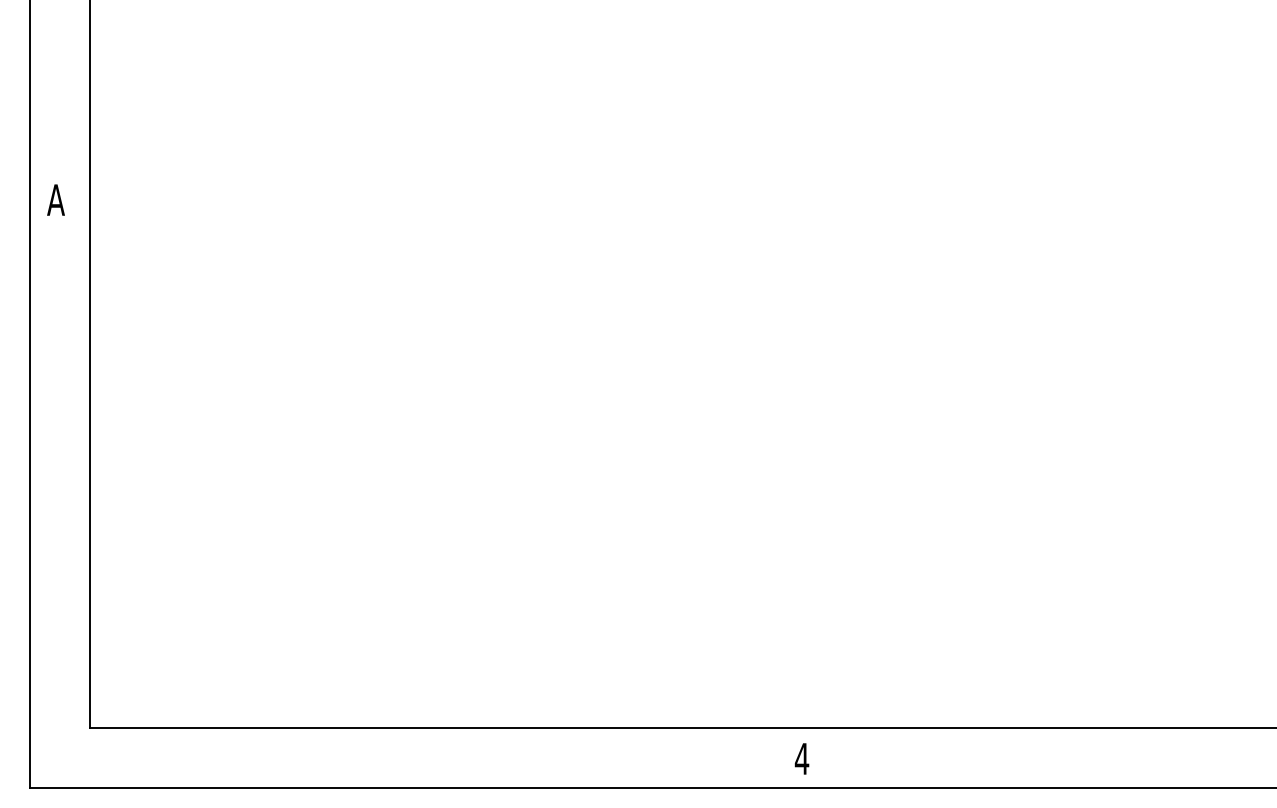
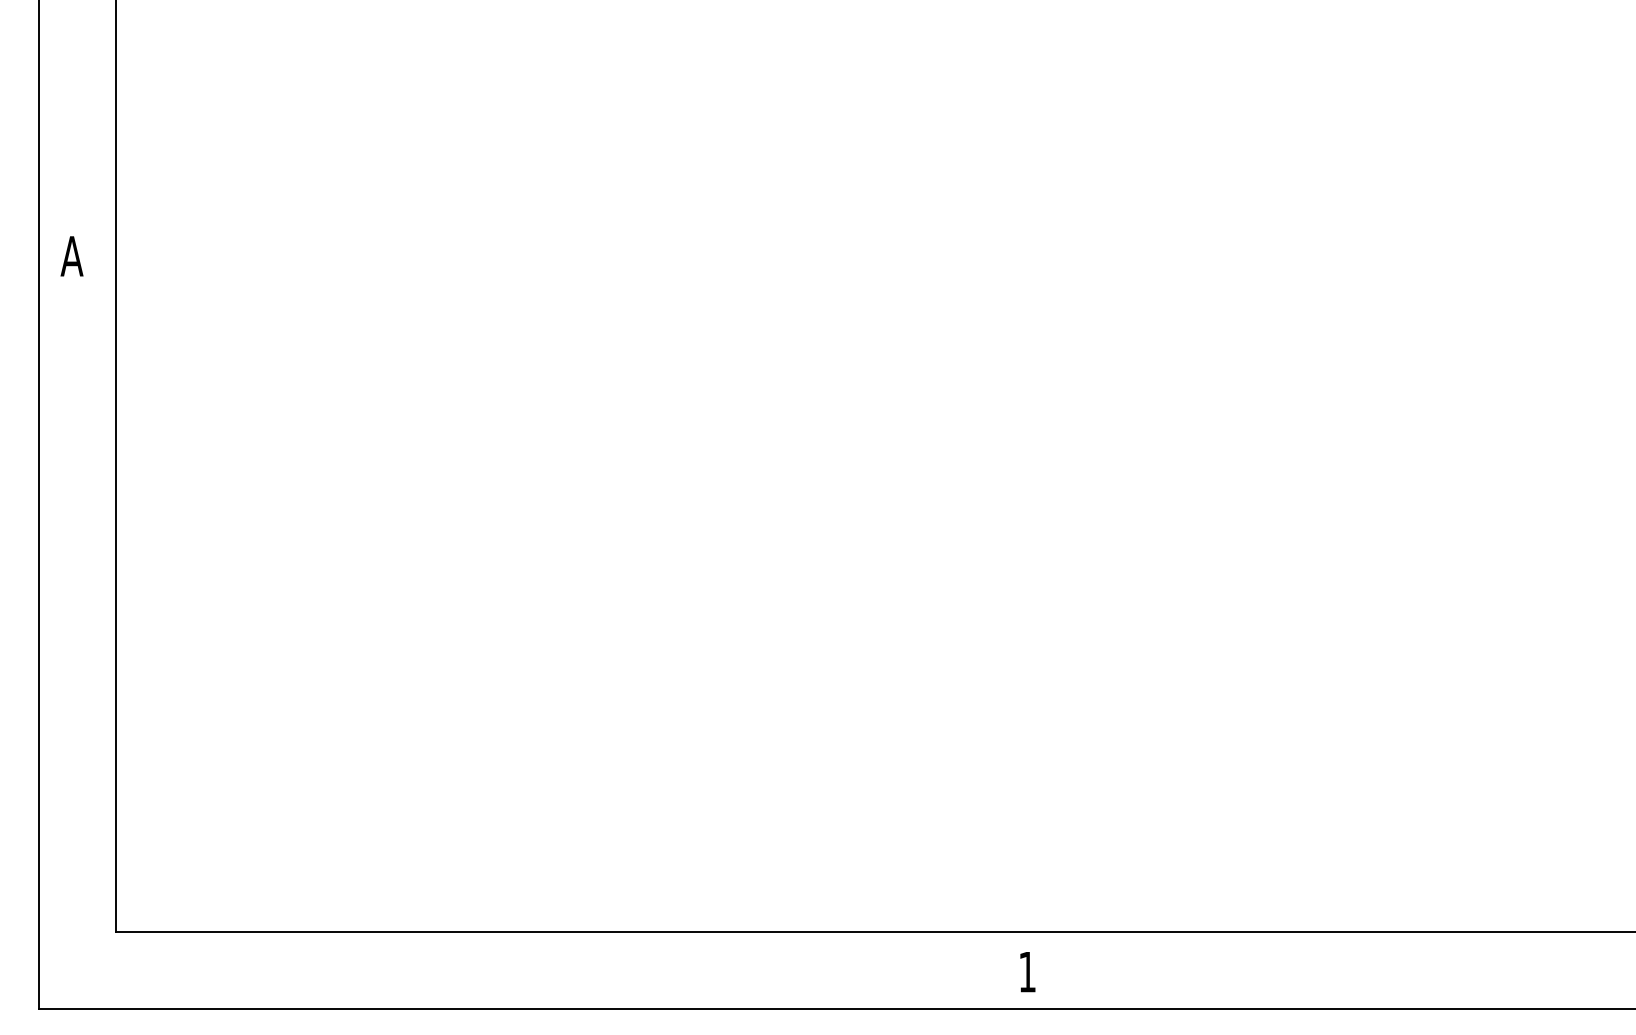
text: (801, 758) -> (1026, 971), 4 -> 1

